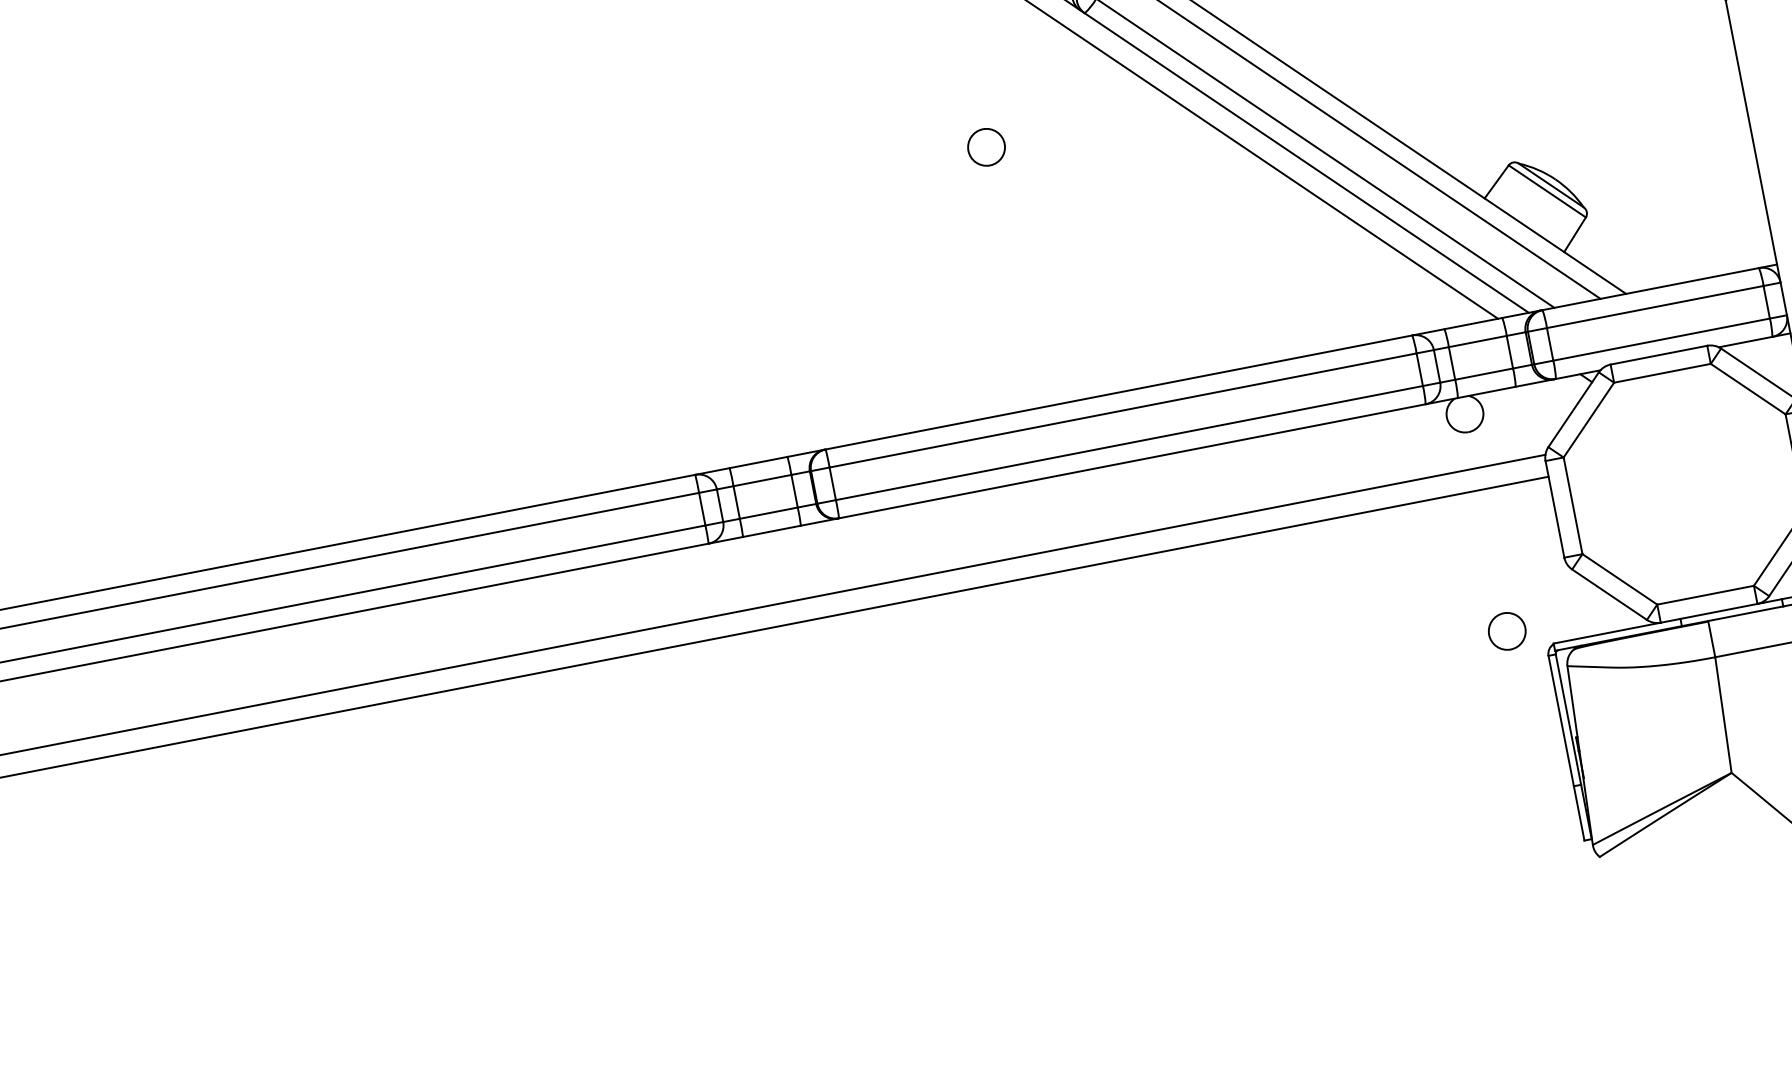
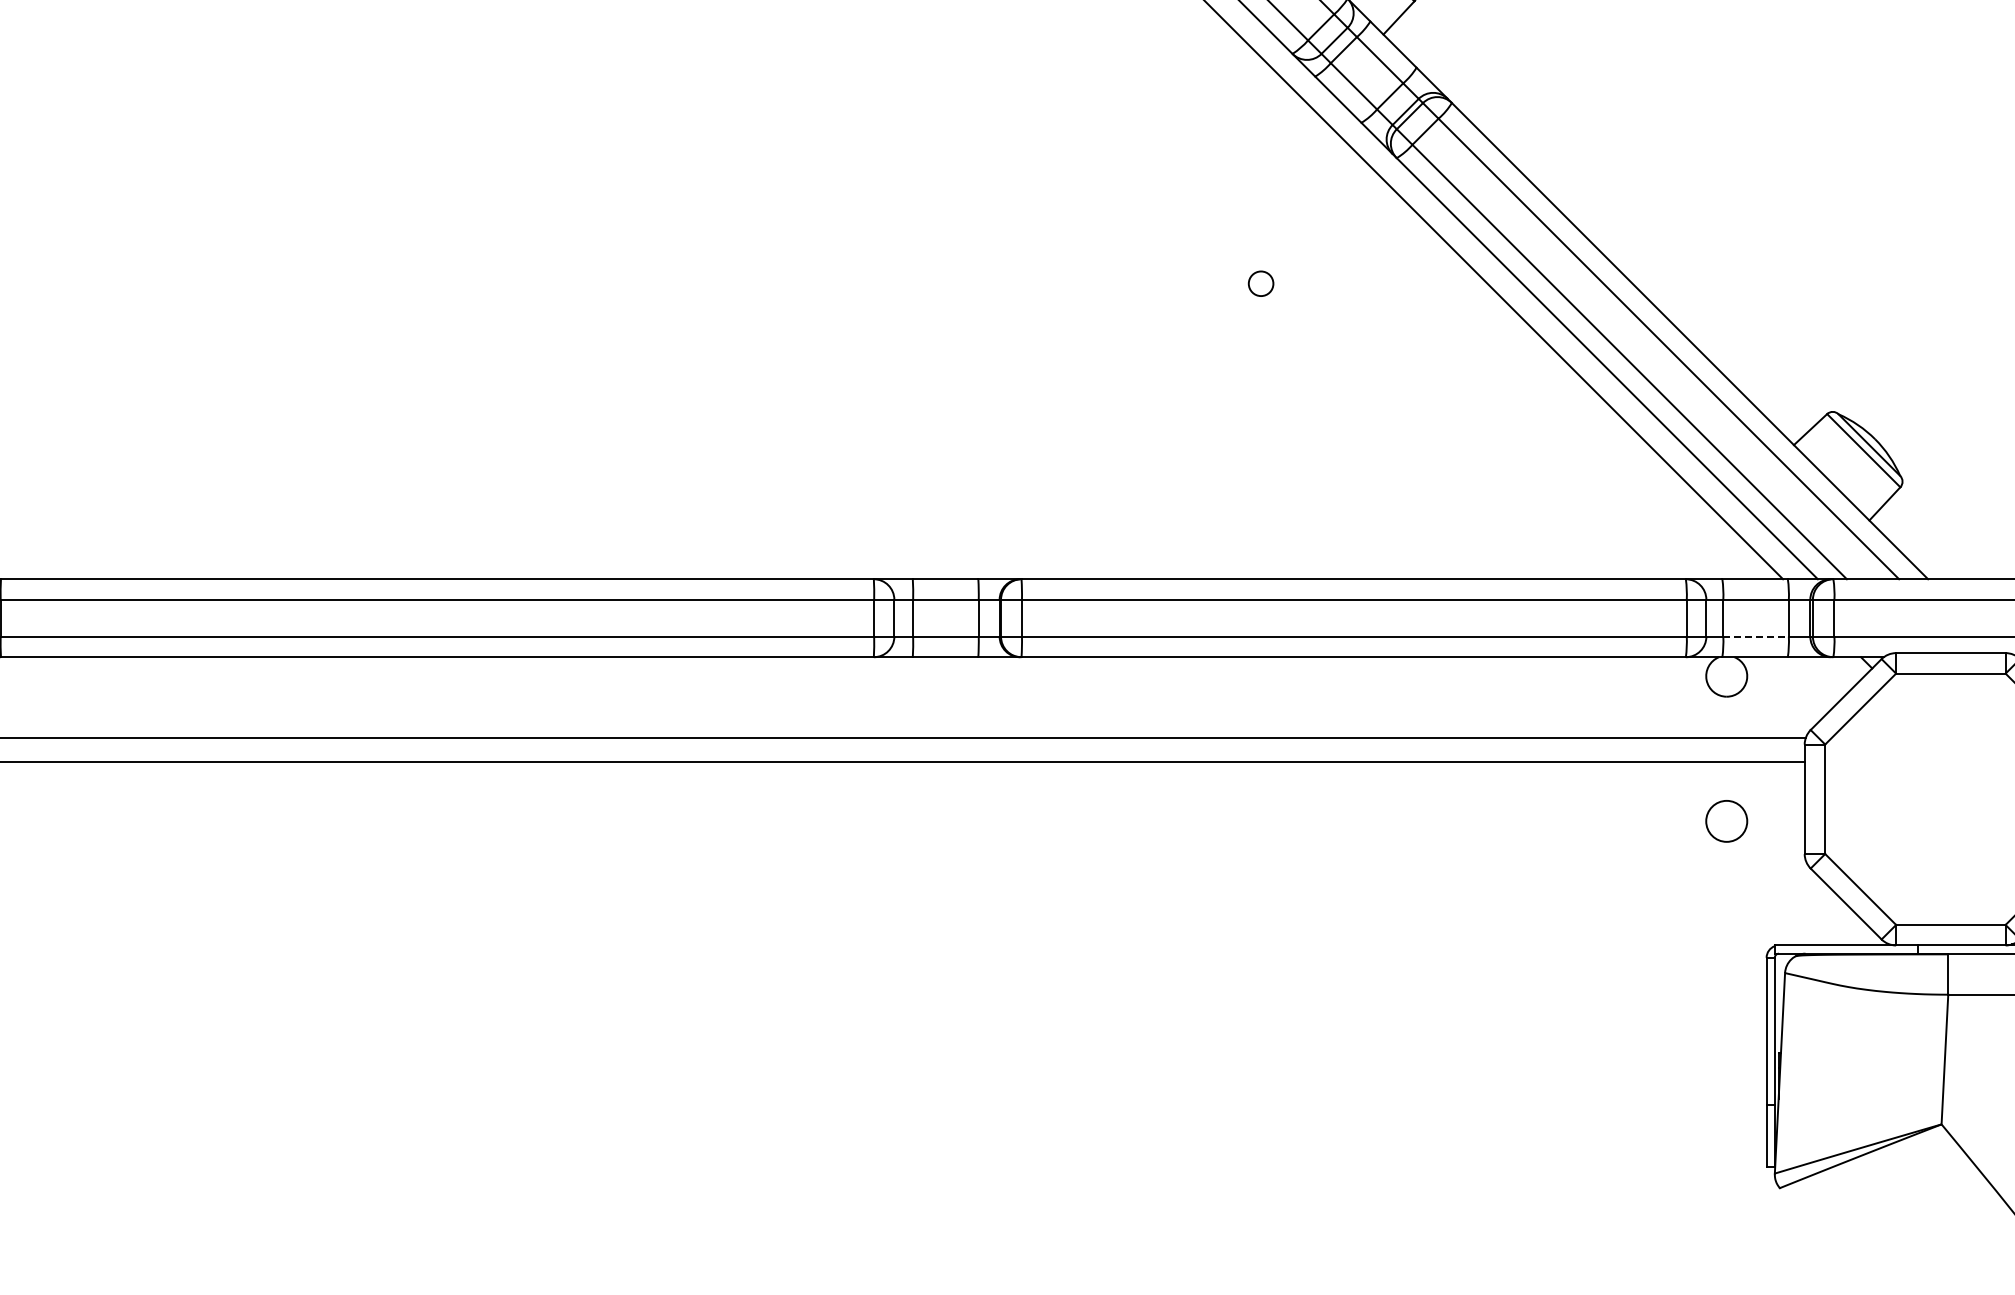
circle: (985, 147) -> (1260, 283), size x0.6
line: (1484, 373) -> (1756, 636), solid -> dashed
circle: (1507, 631) -> (1726, 821), moved

